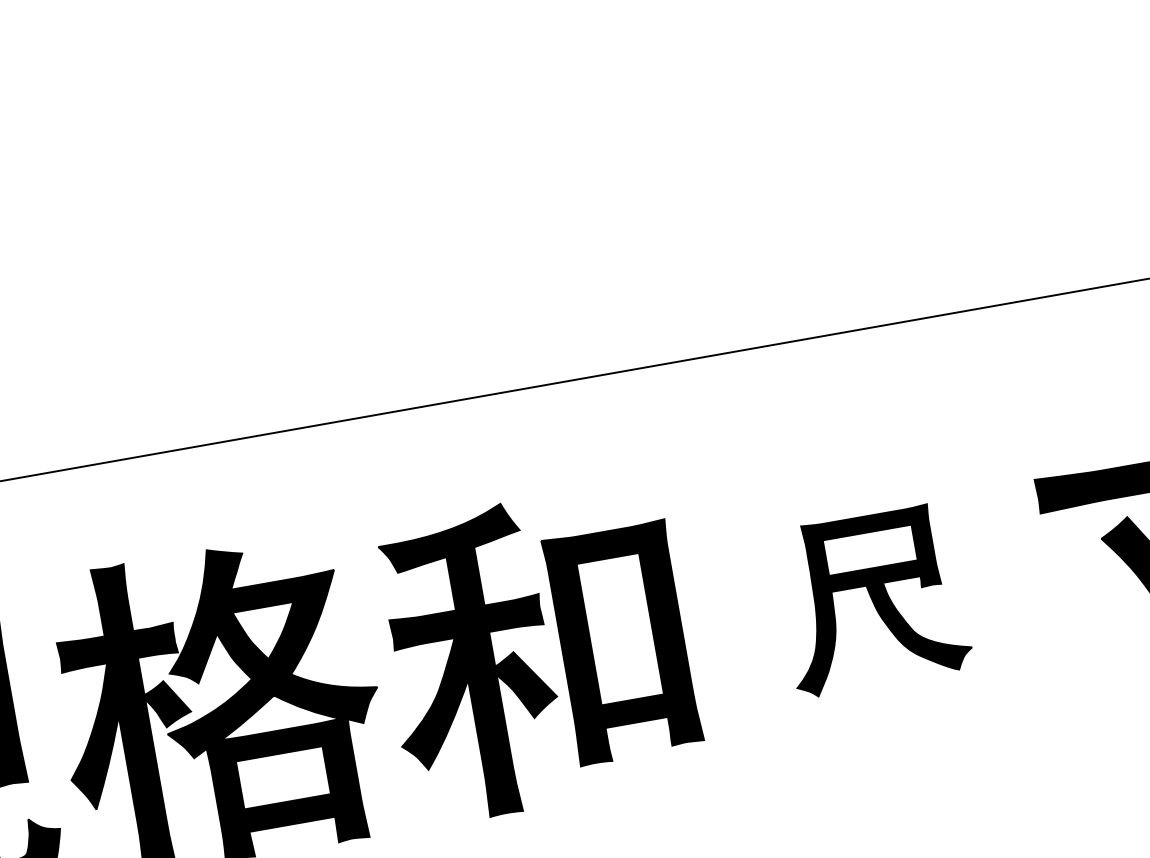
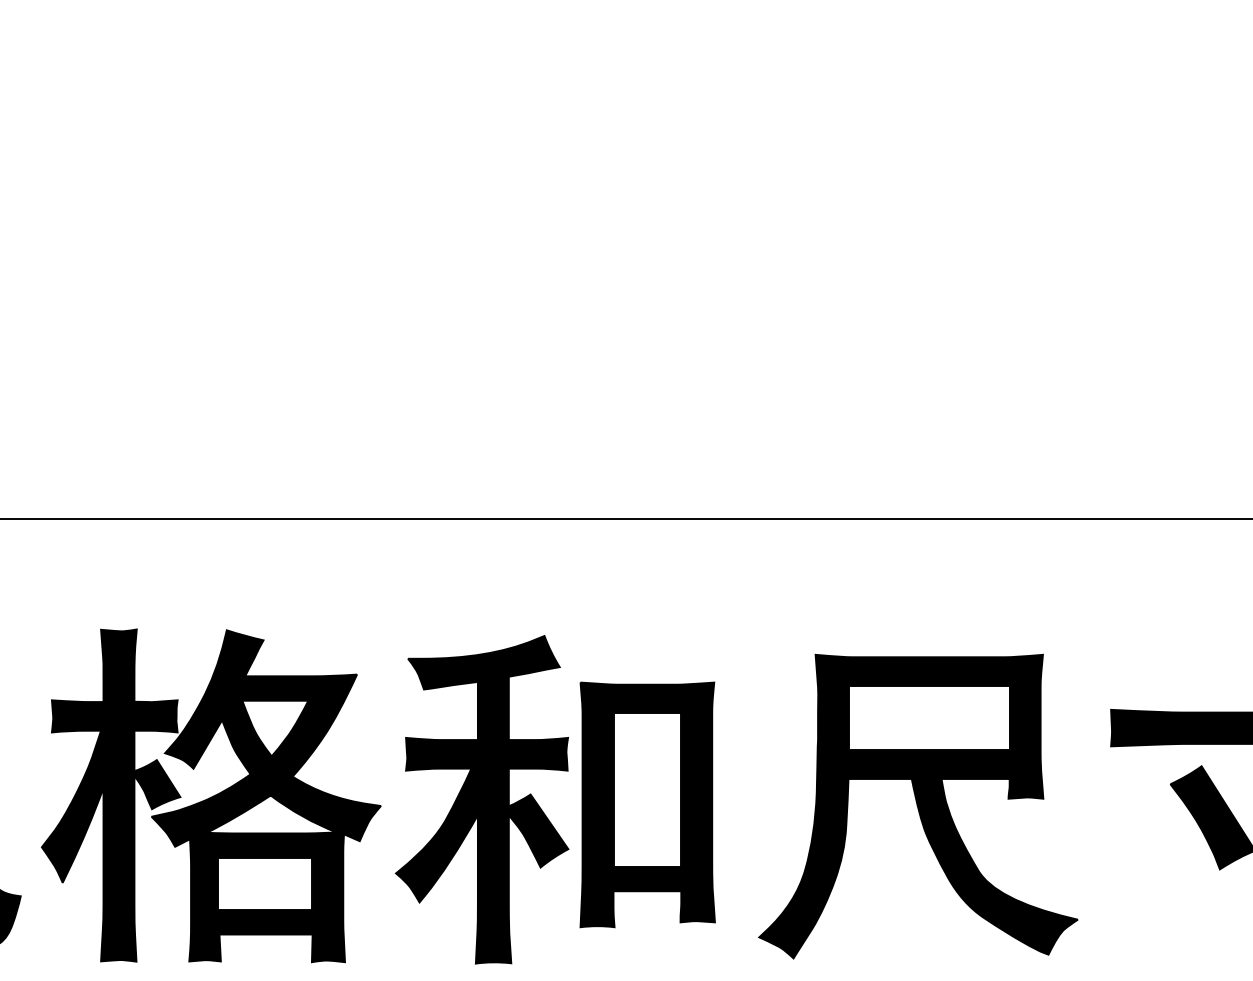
part: (872, 600) -> (918, 806), size x1.67

